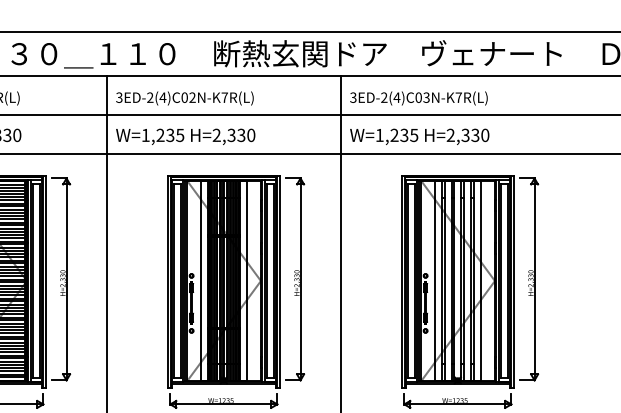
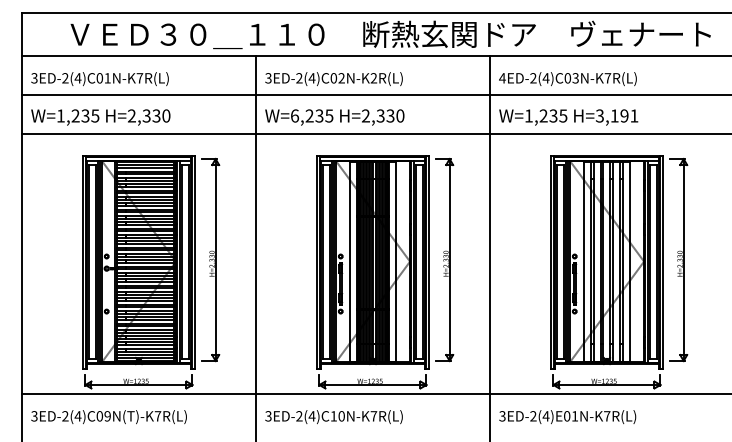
text: (224, 97) -> (373, 78), 3ED-2(4)C02N-K7R(L) -> 3ED-2(4)C02N-K2R(L)
text: (353, 97) -> (502, 78), 3ED-2(4)C03N-K7R(L) -> 4ED-2(4)C03N-K7R(L)
text: (146, 134) -> (295, 115), W=1,235 -> W=6,235
text: (467, 134) -> (616, 115), H=2,330 -> H=3,191

